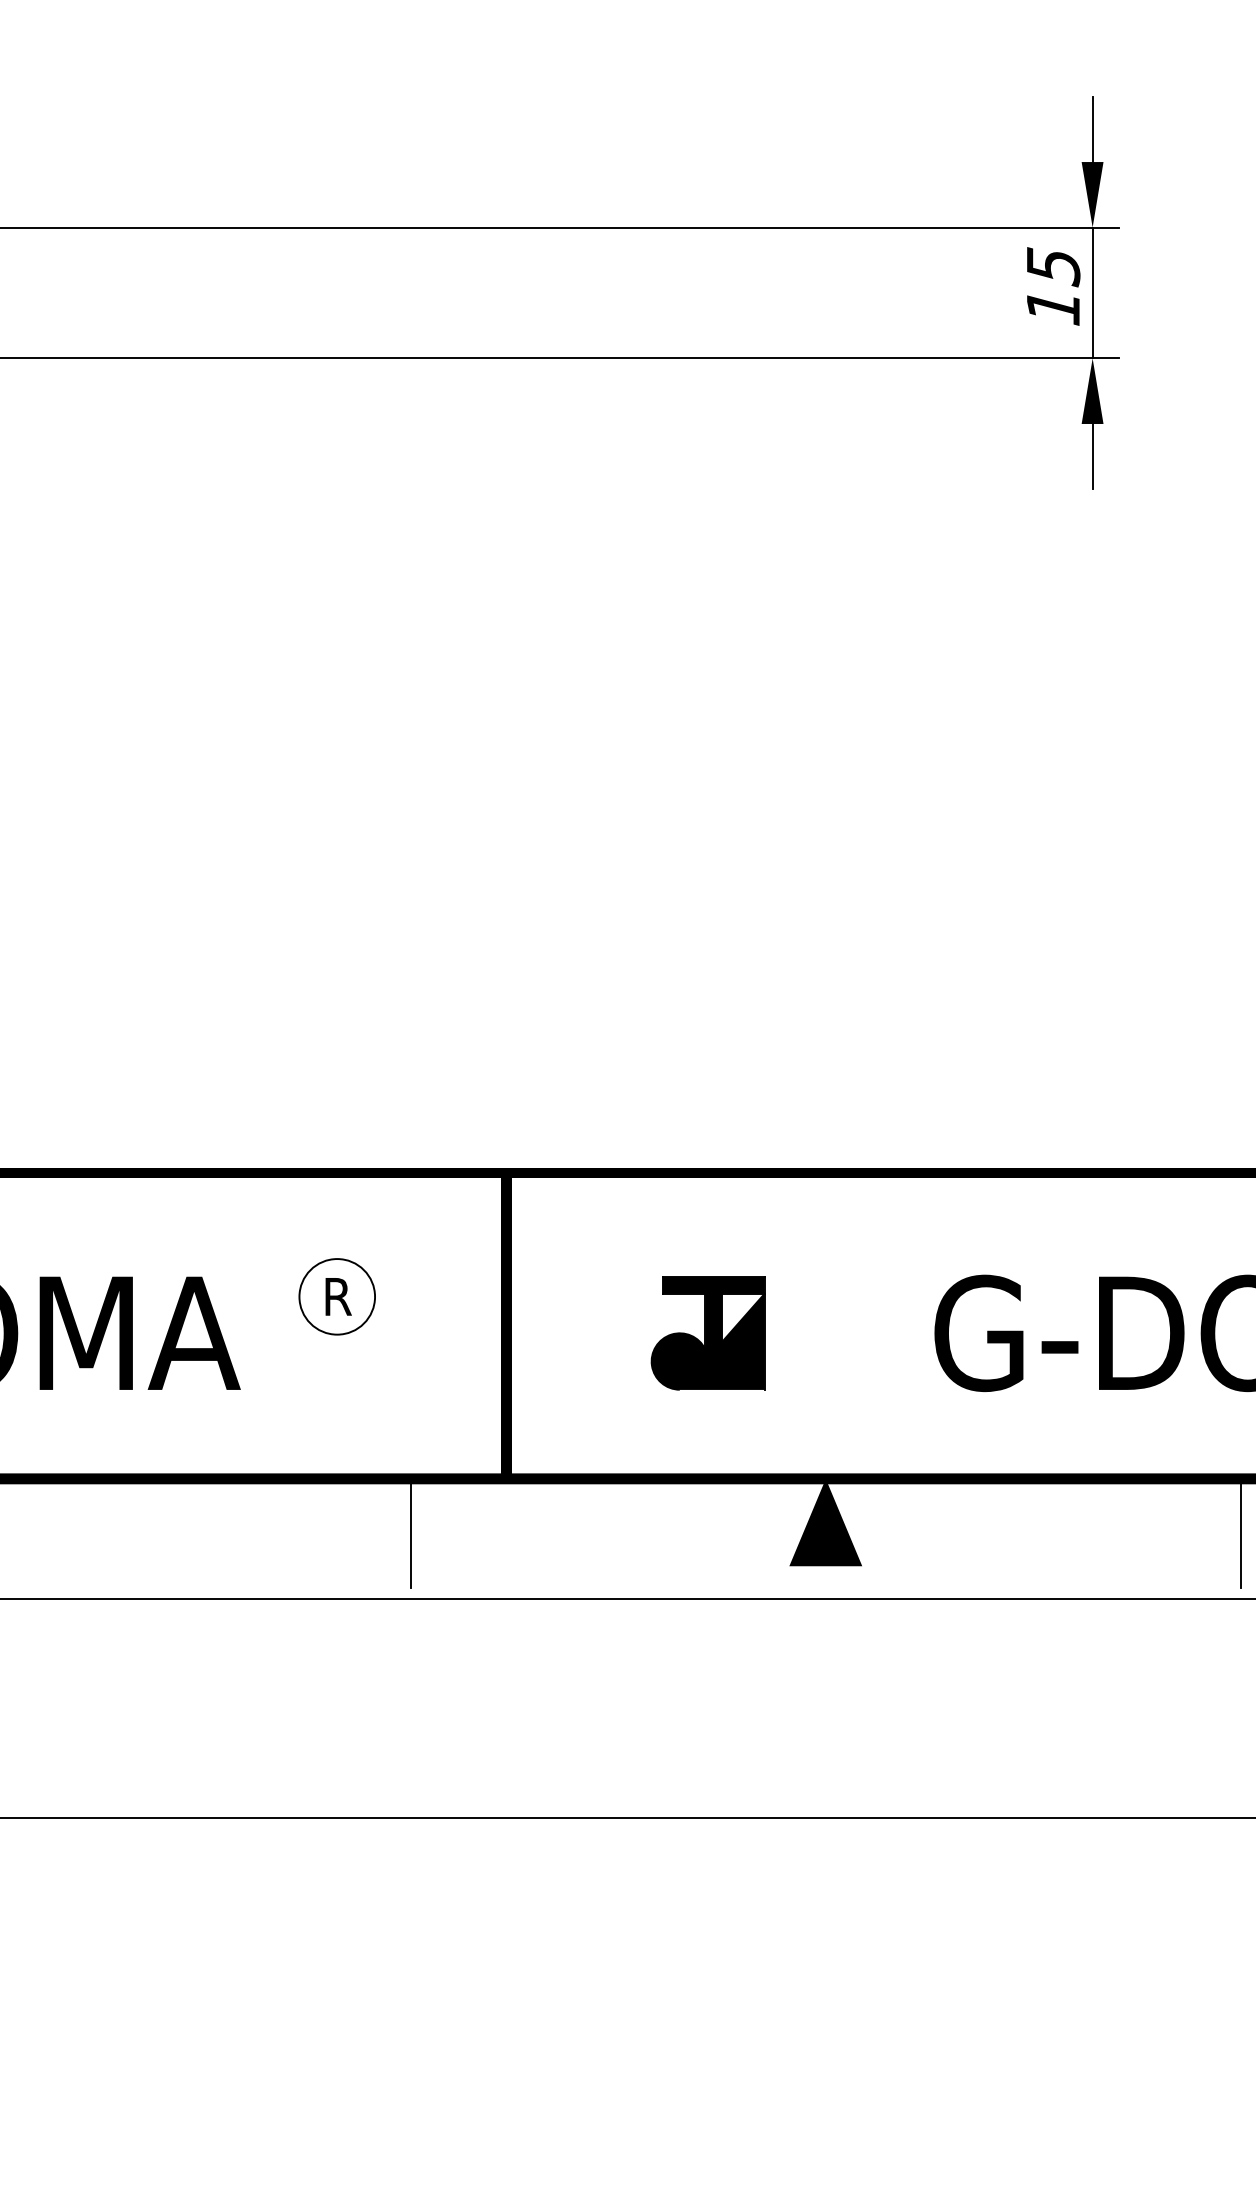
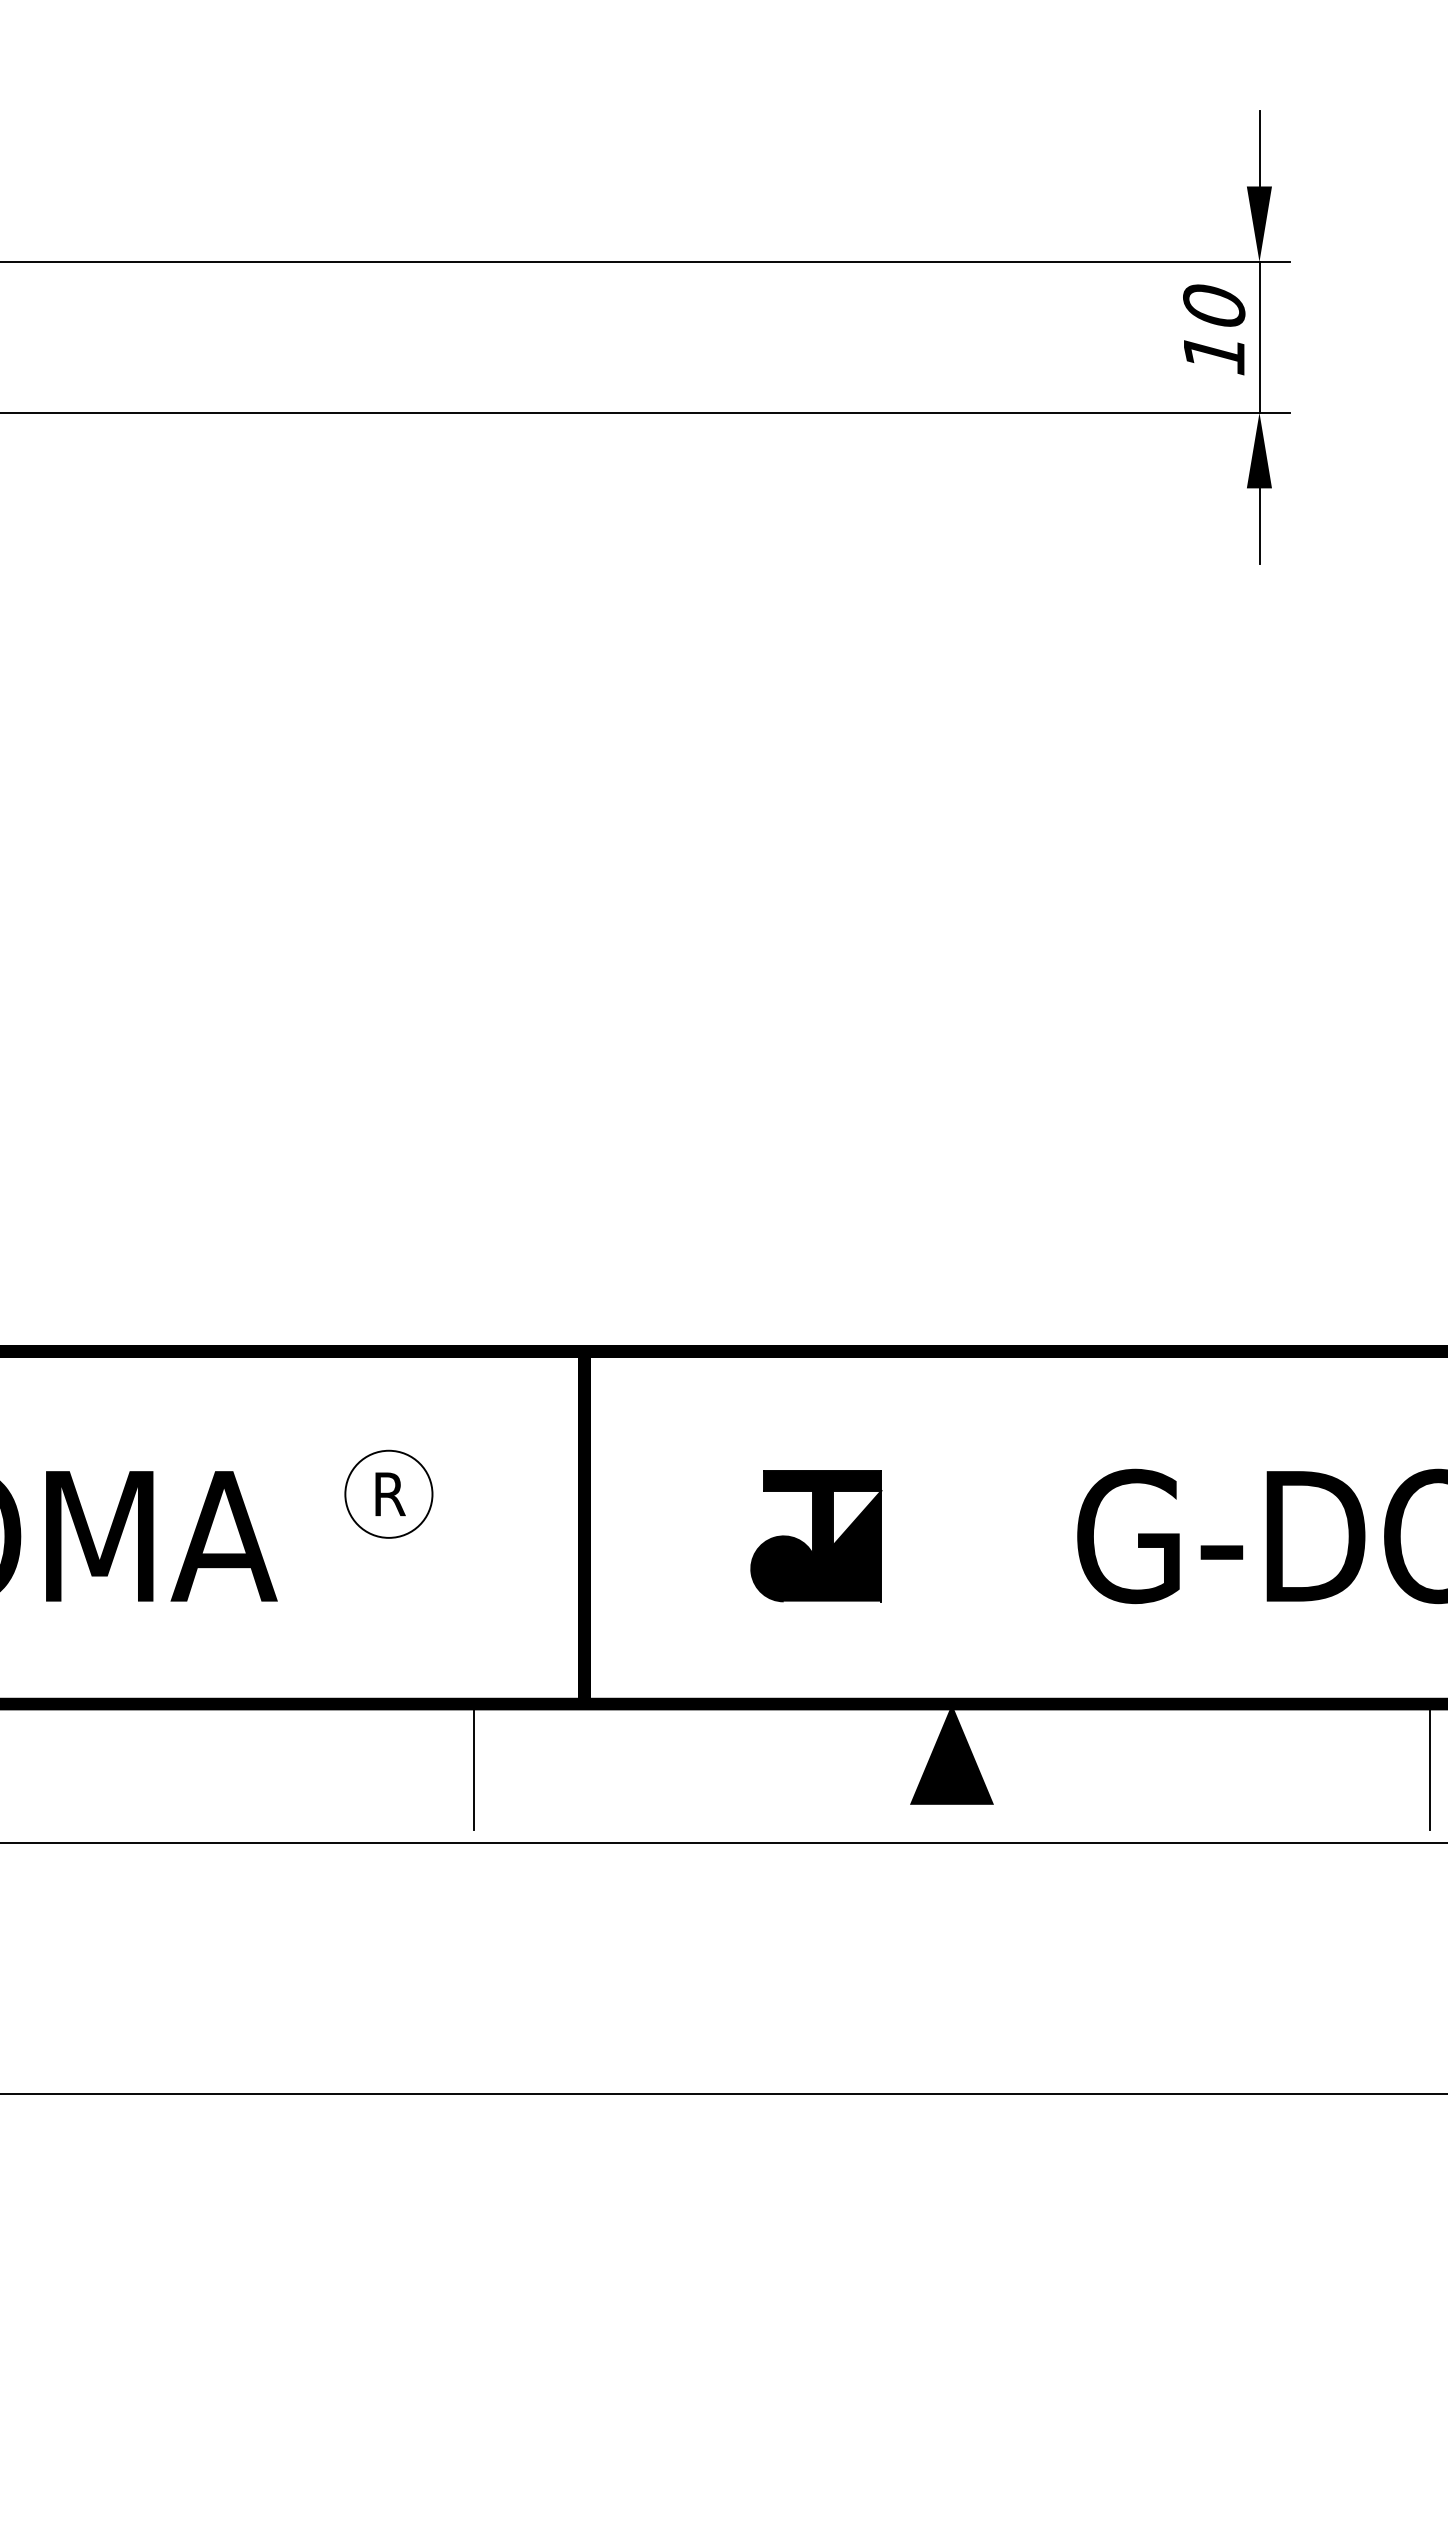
text: (1053, 267) -> (1214, 307), 15 -> 10

